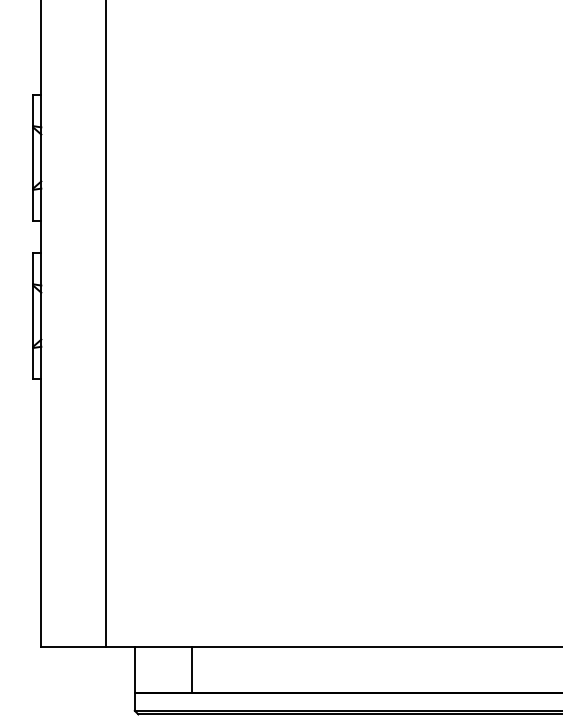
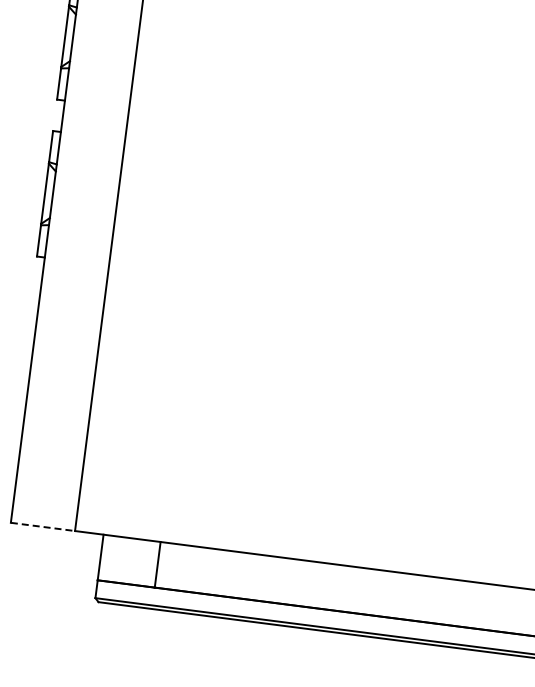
line: (74, 646) -> (43, 526), solid -> dashed

